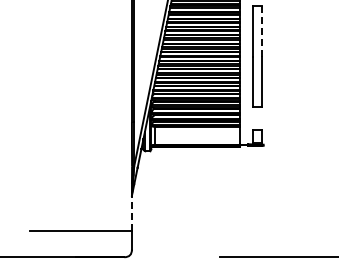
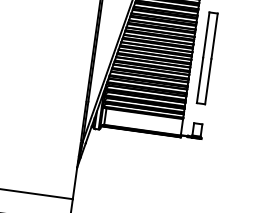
line: (262, 32) -> (214, 37), dashed -> solid
line: (131, 213) -> (74, 183), dashed -> solid

